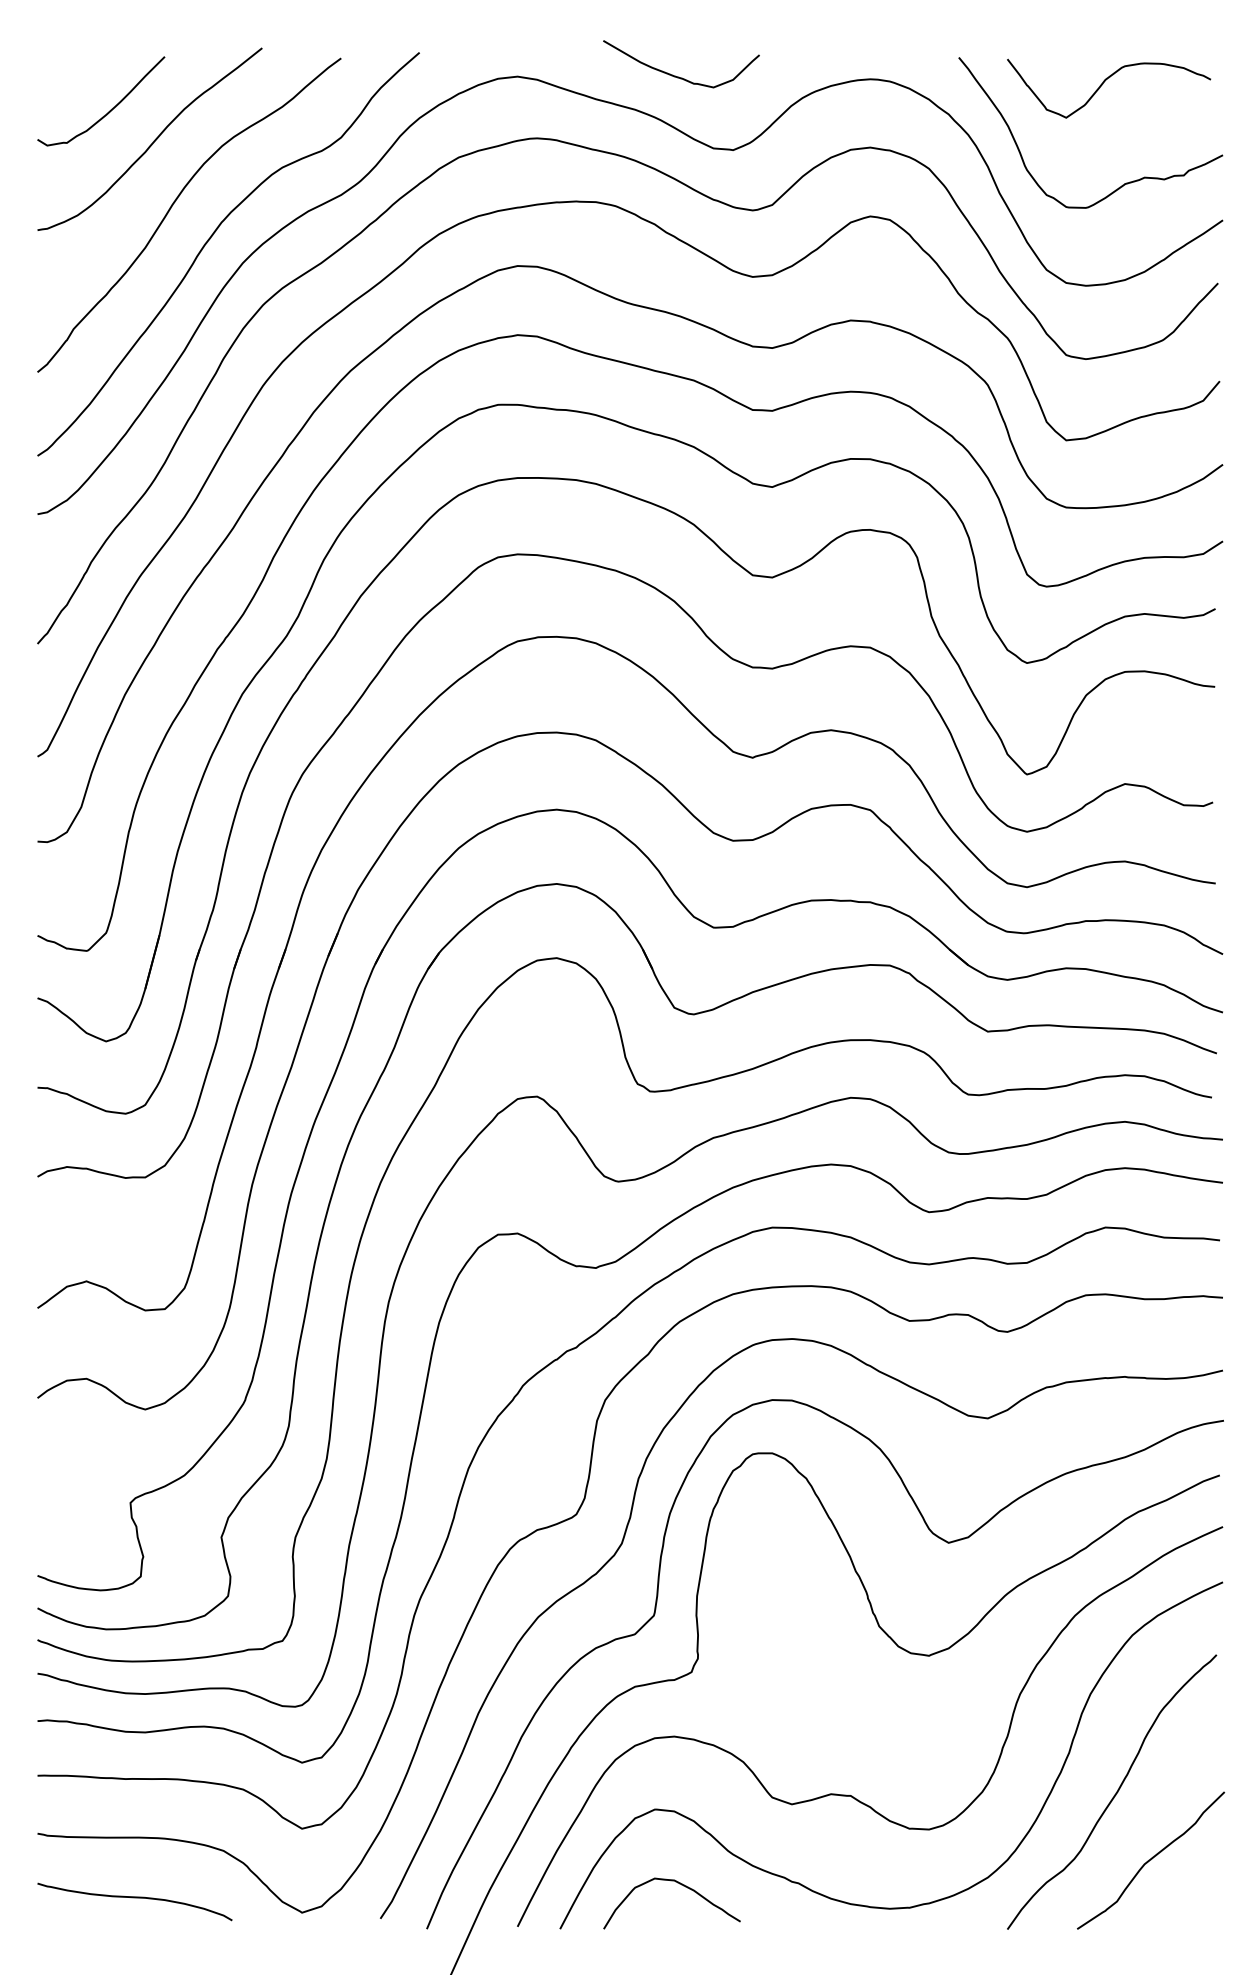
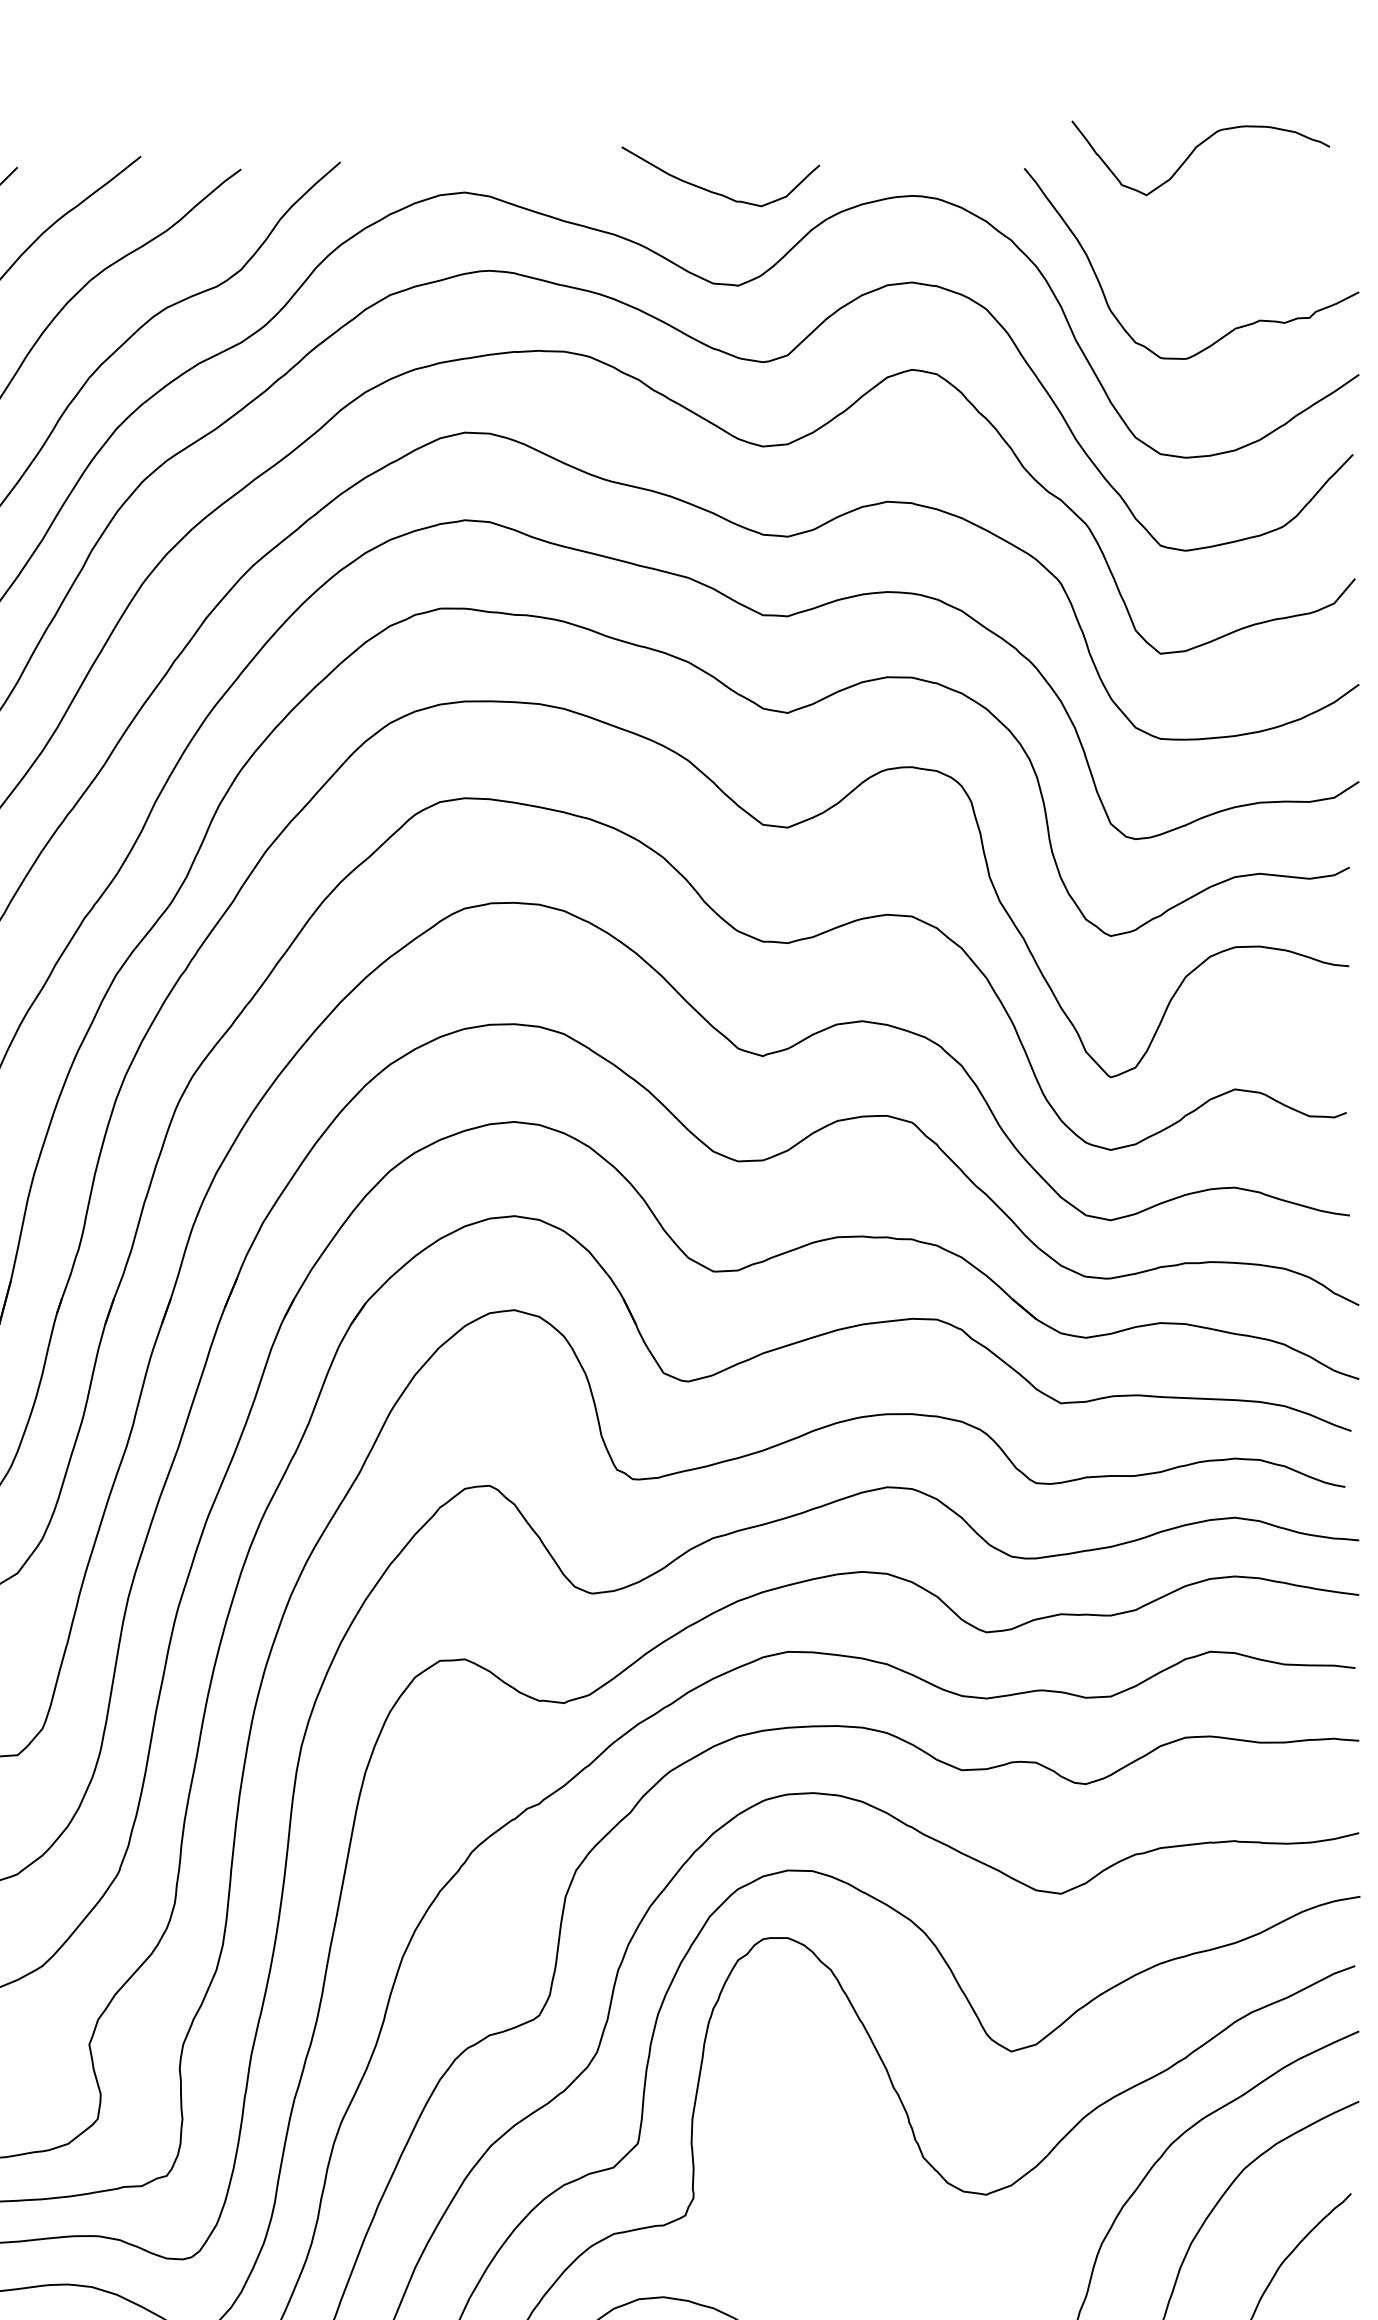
curve: (678, 76) -> (717, 192), moved
curve: (1103, 84) -> (1193, 153), moved

